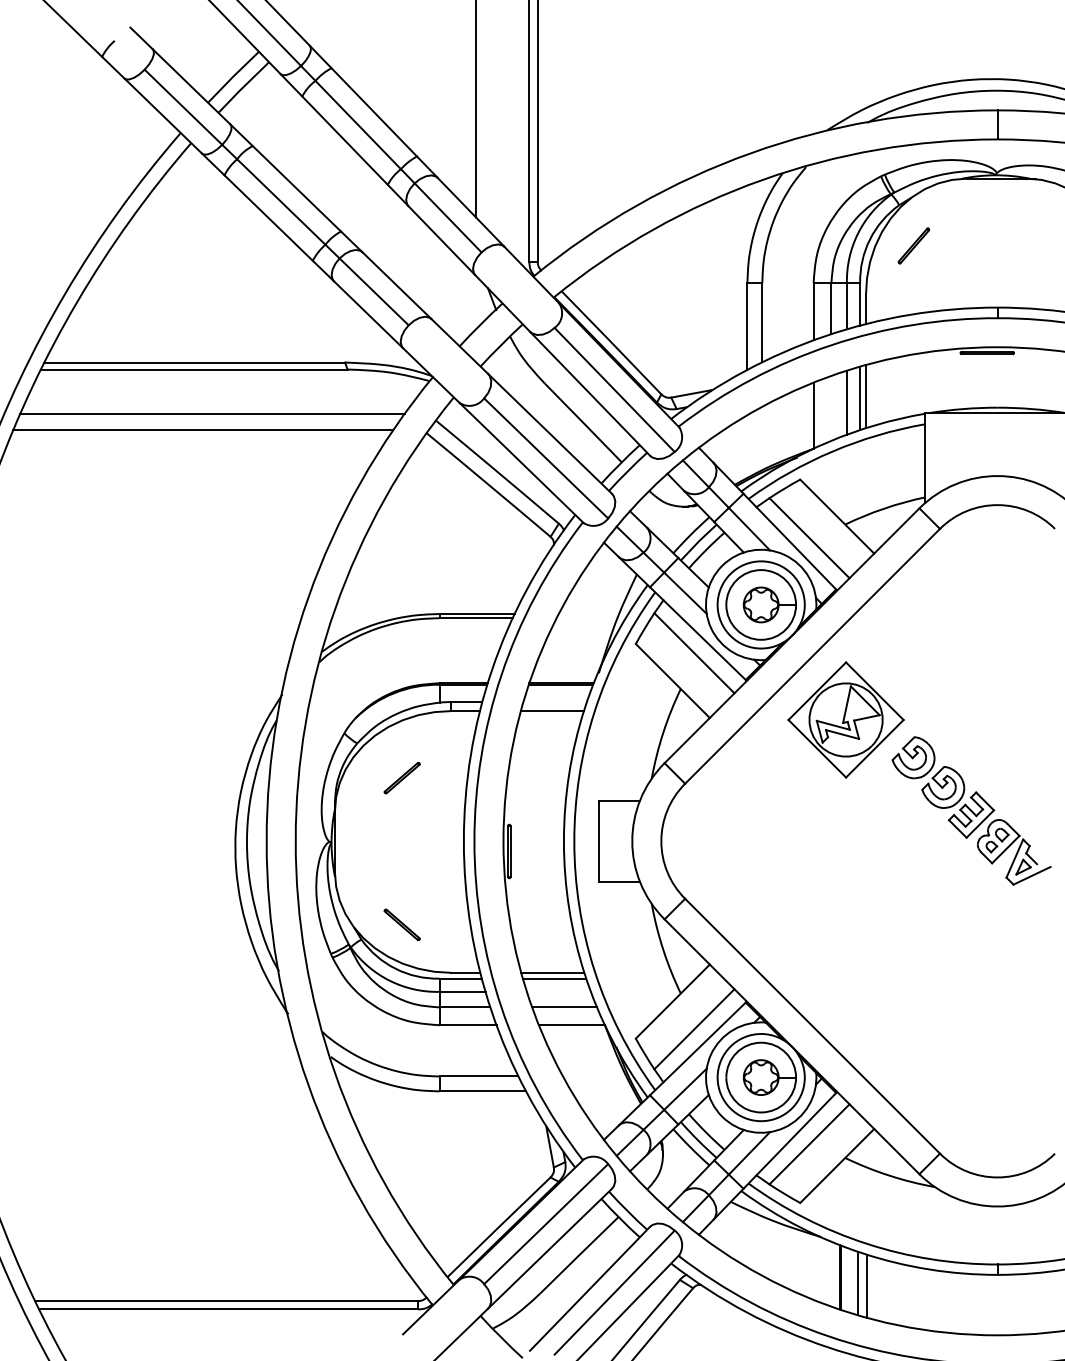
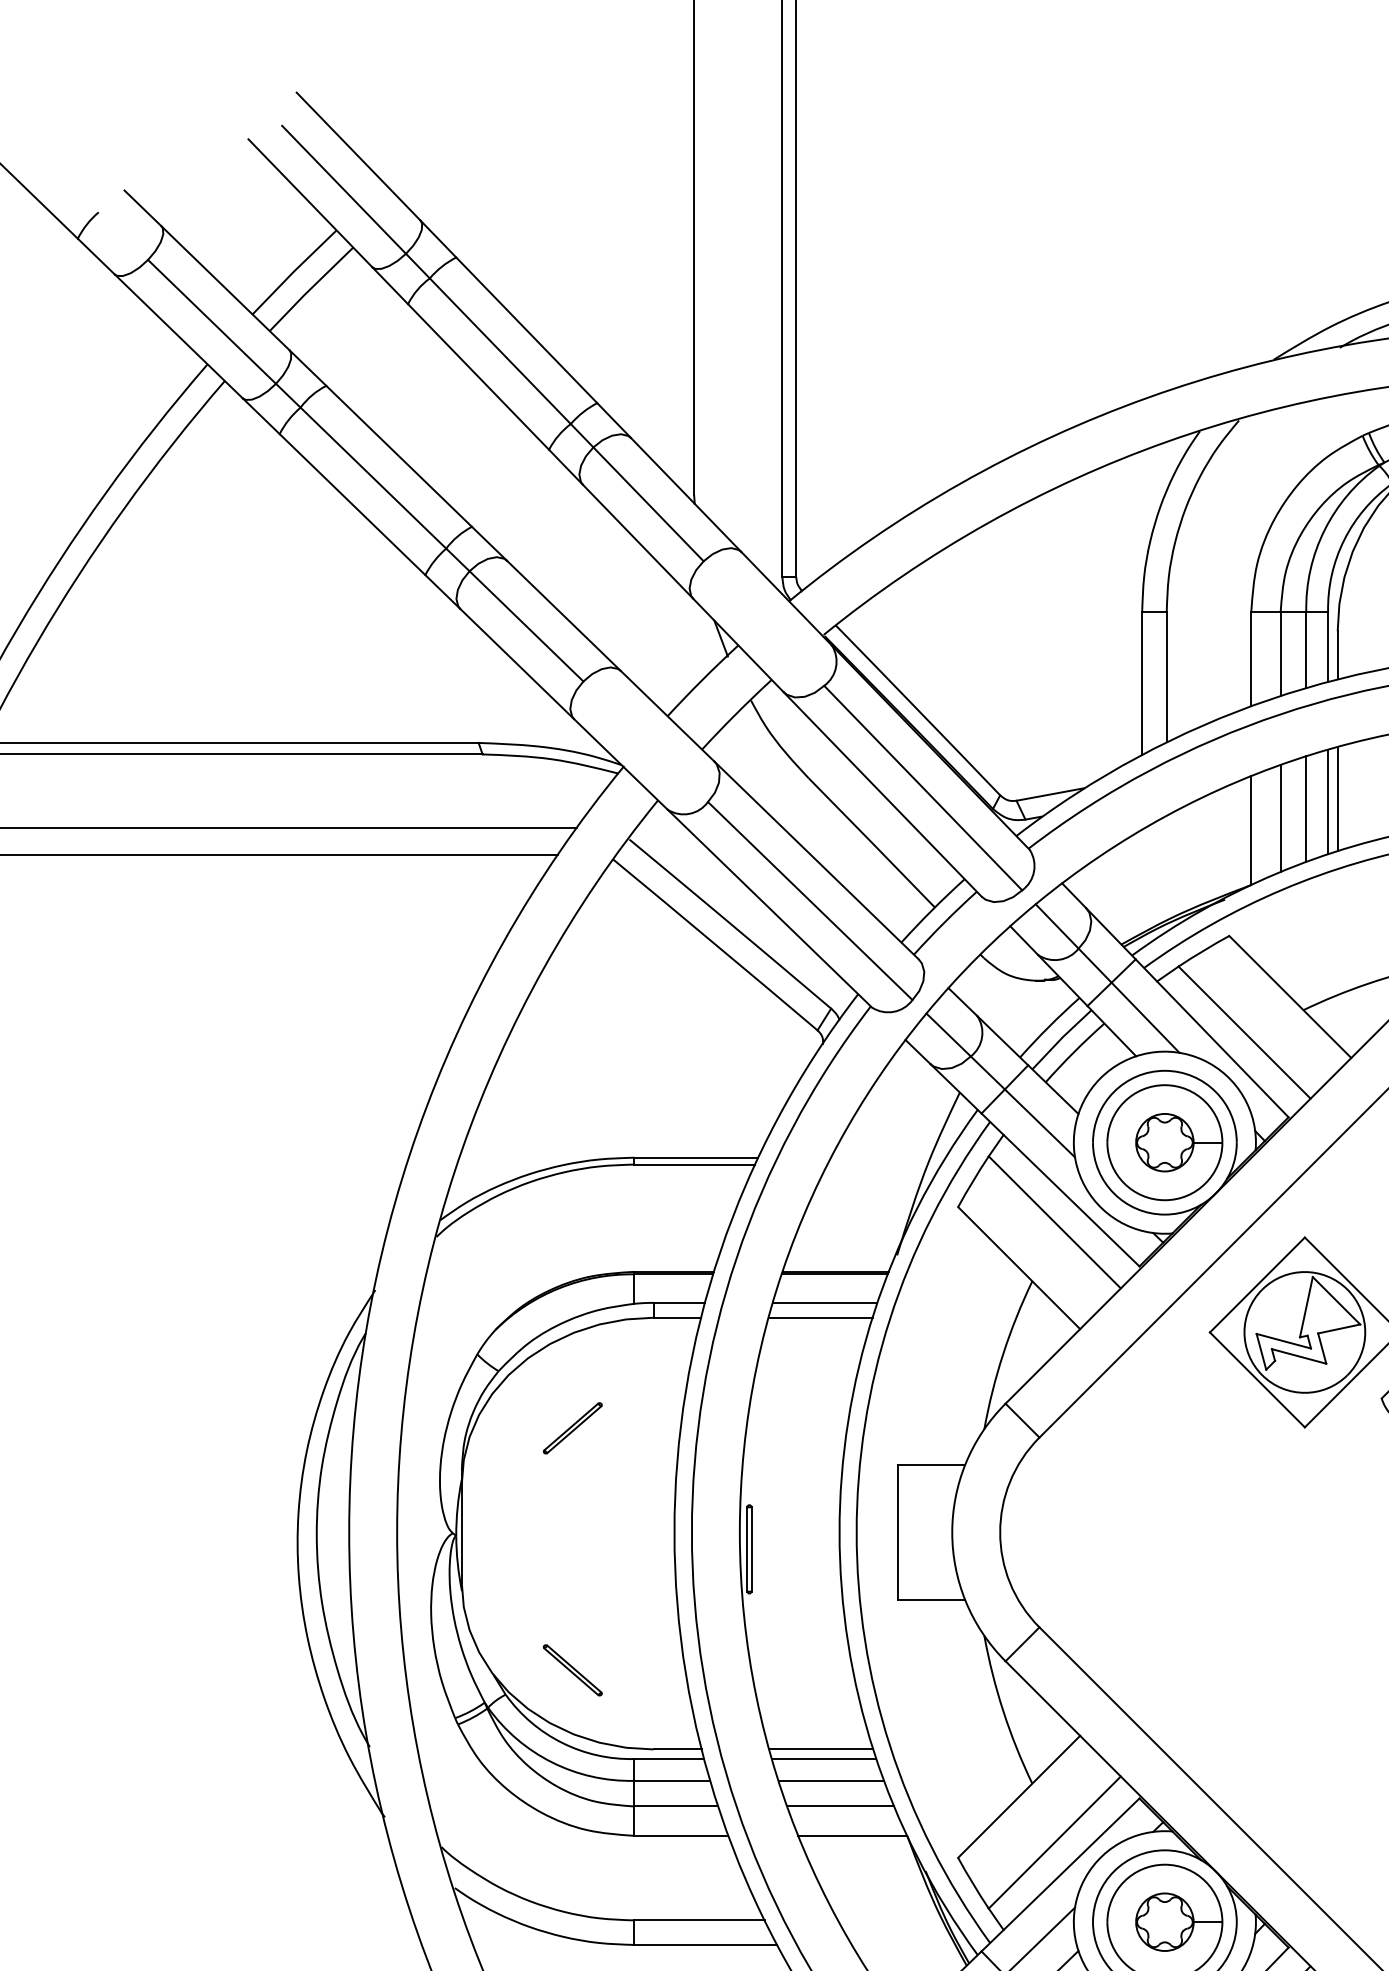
line: (831, 408) -> (1280, 818), added
line: (554, 702) -> (823, 1303), added
line: (558, 991) -> (830, 1780), added

